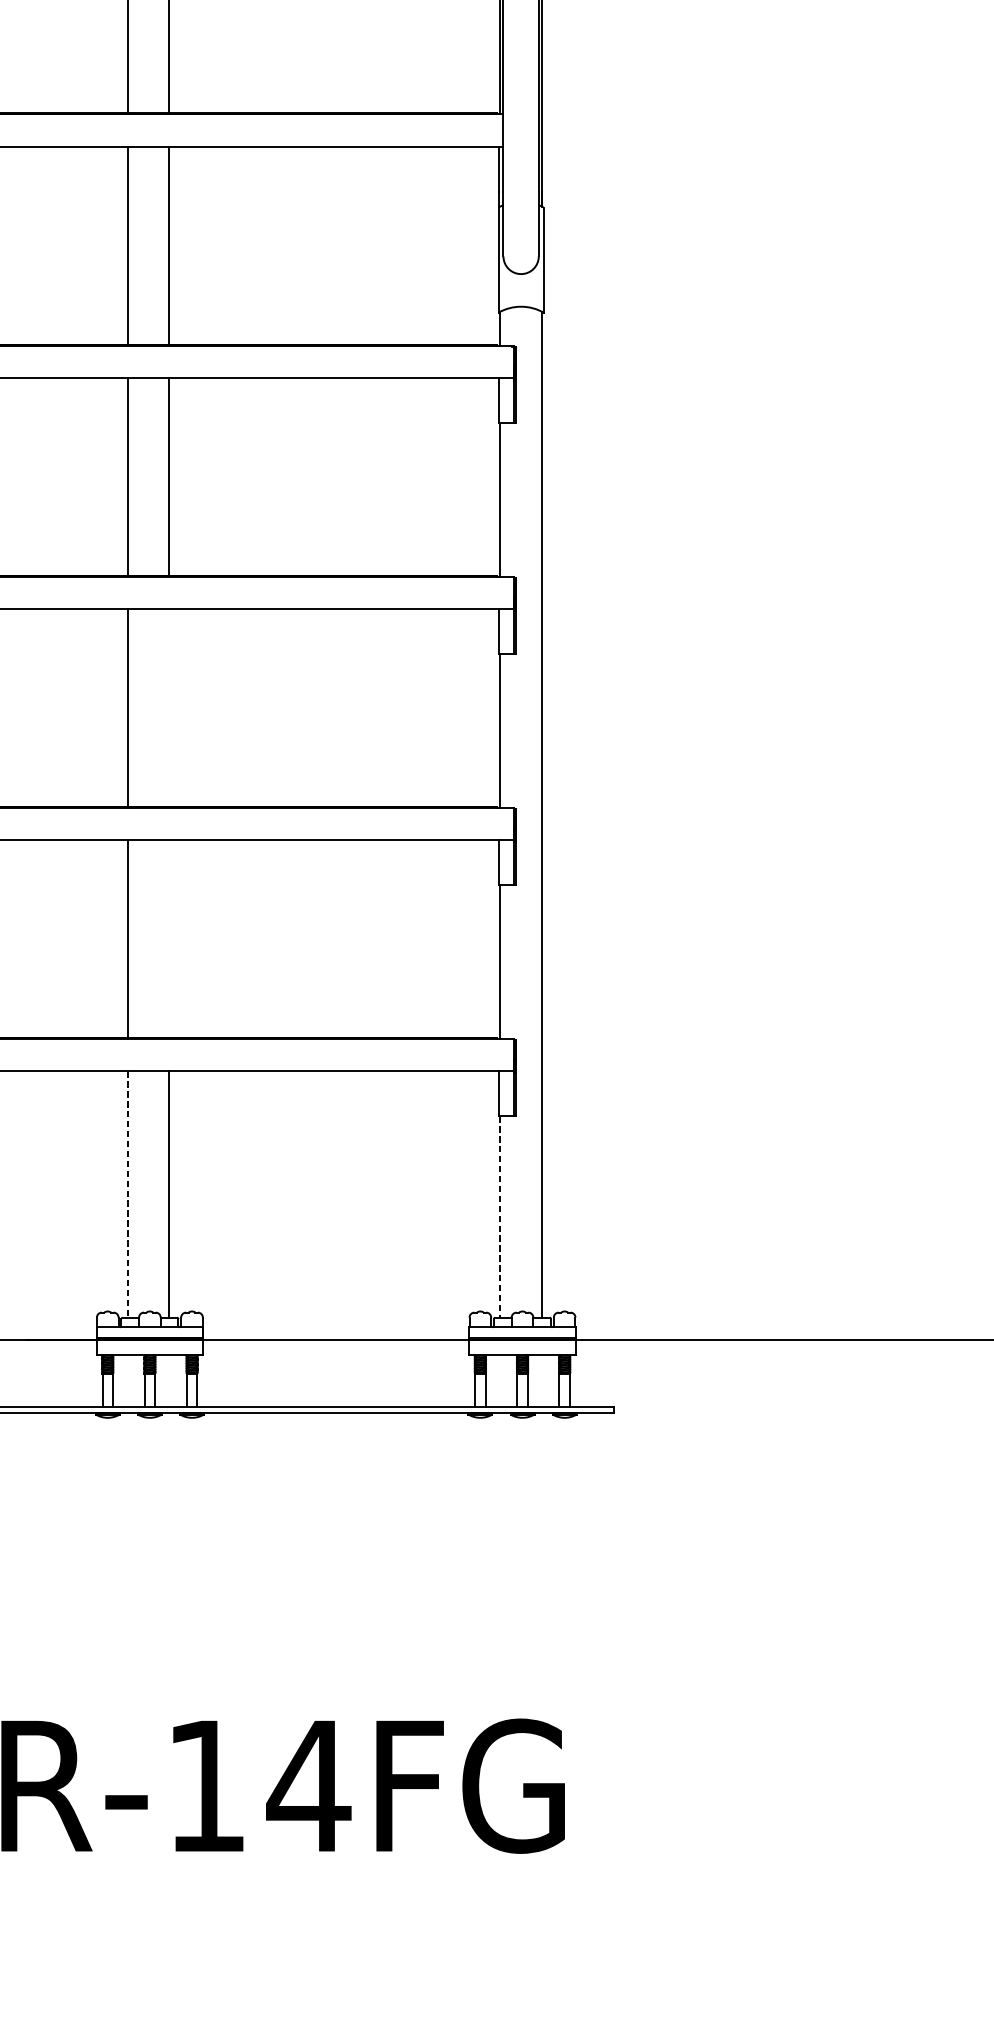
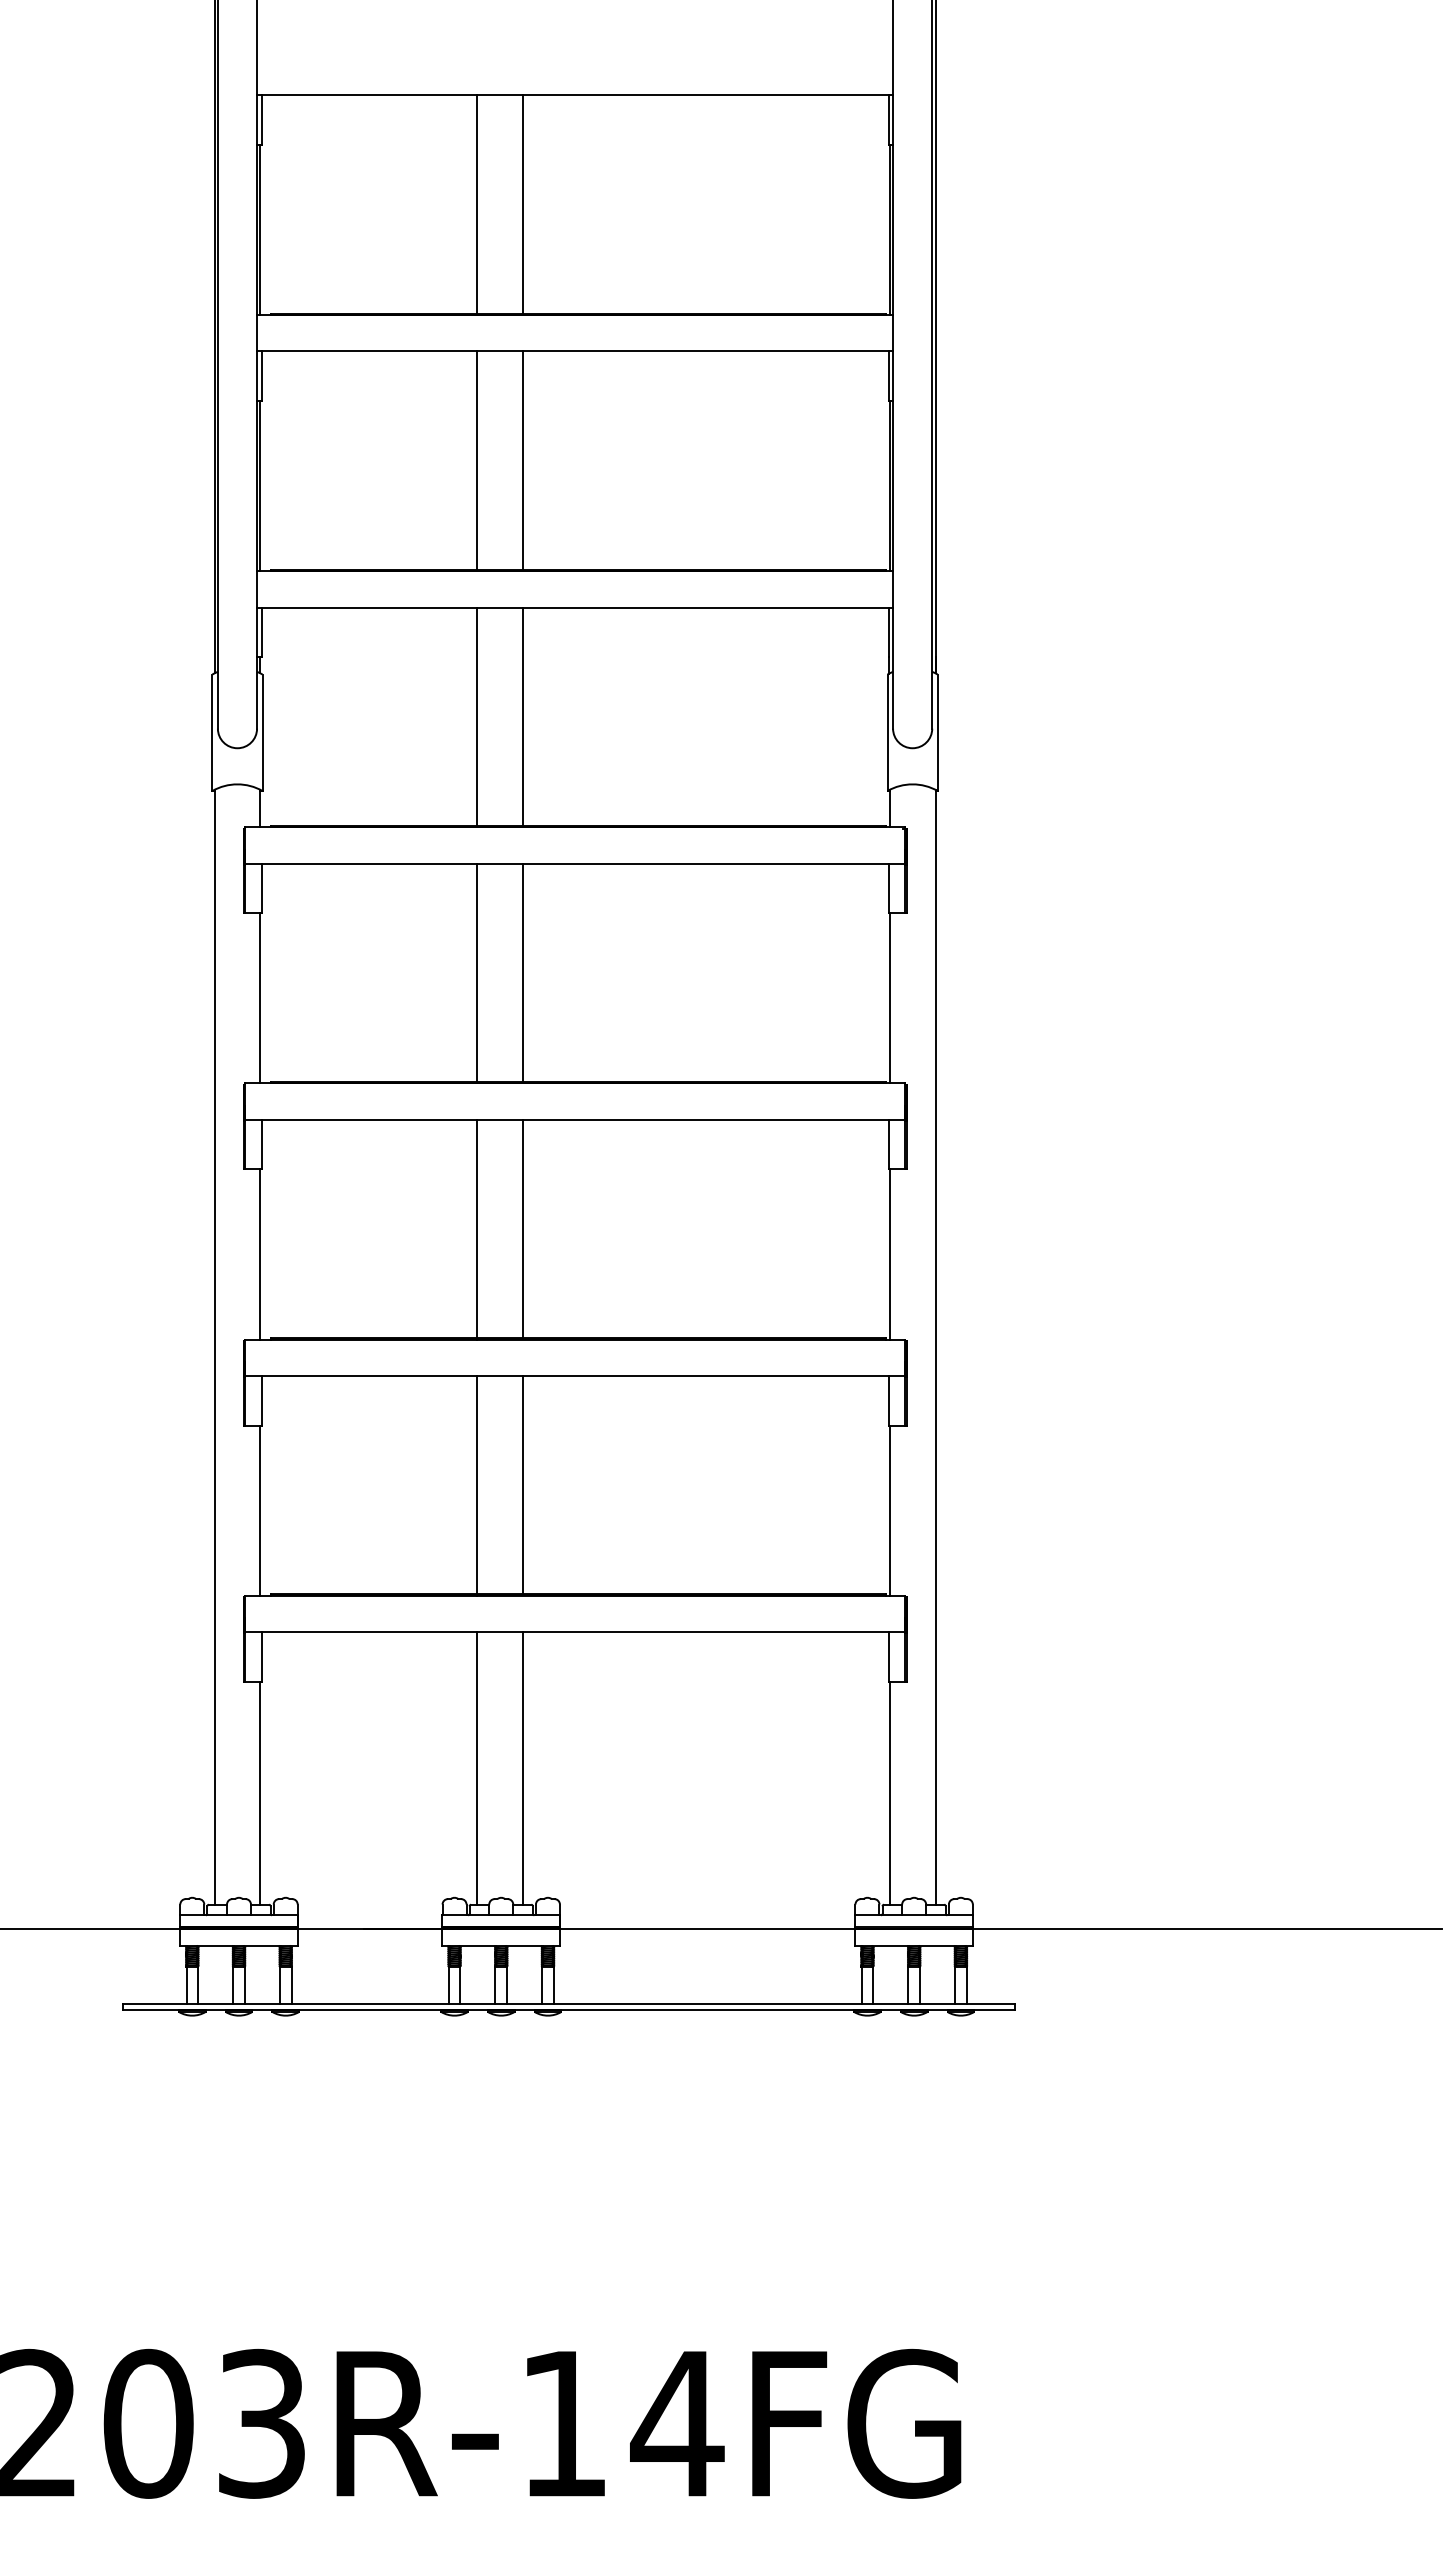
line: (169, 707) -> (522, 1228), added
line: (169, 938) -> (522, 1484), added
line: (127, 1194) -> (476, 1768), dashed -> solid
line: (500, 1217) -> (889, 1793), dashed -> solid

